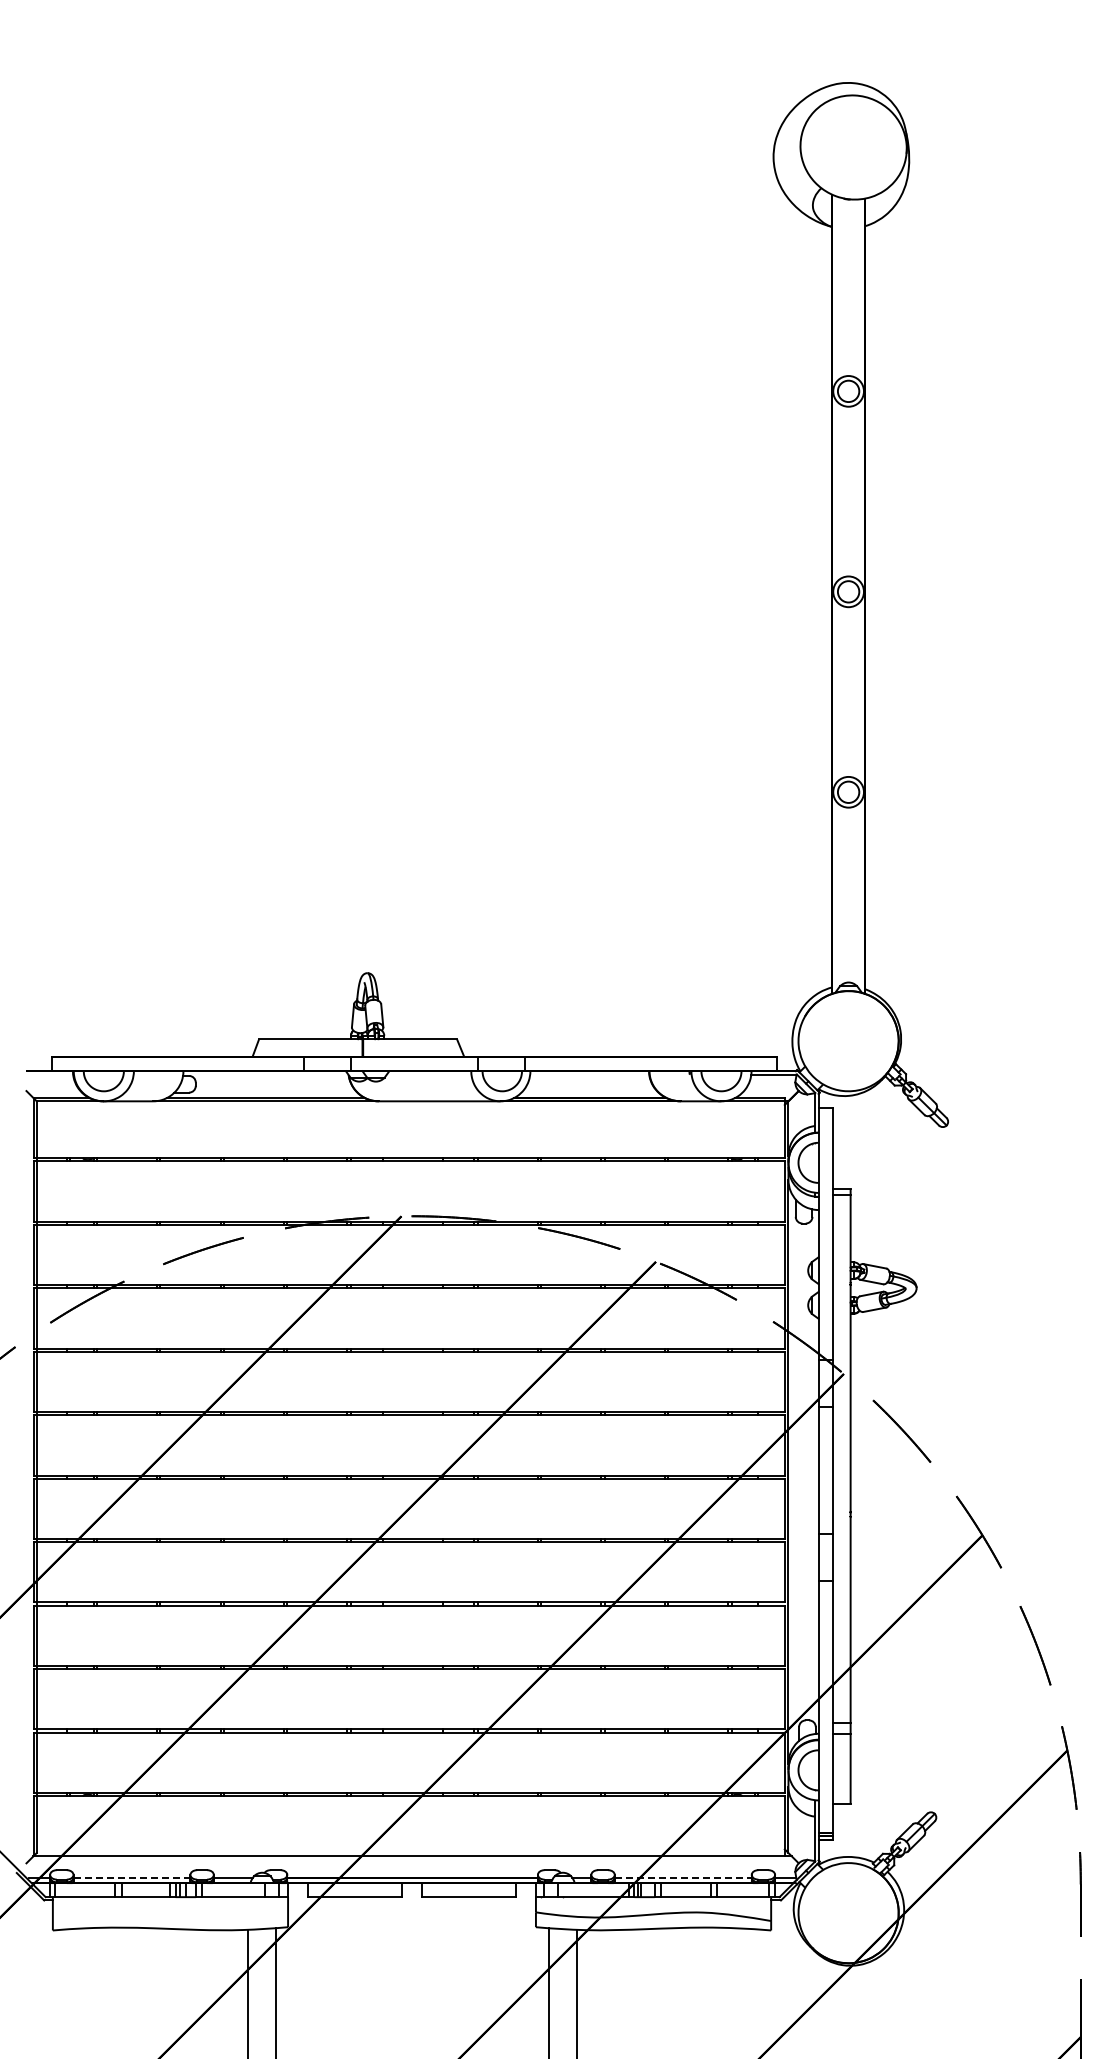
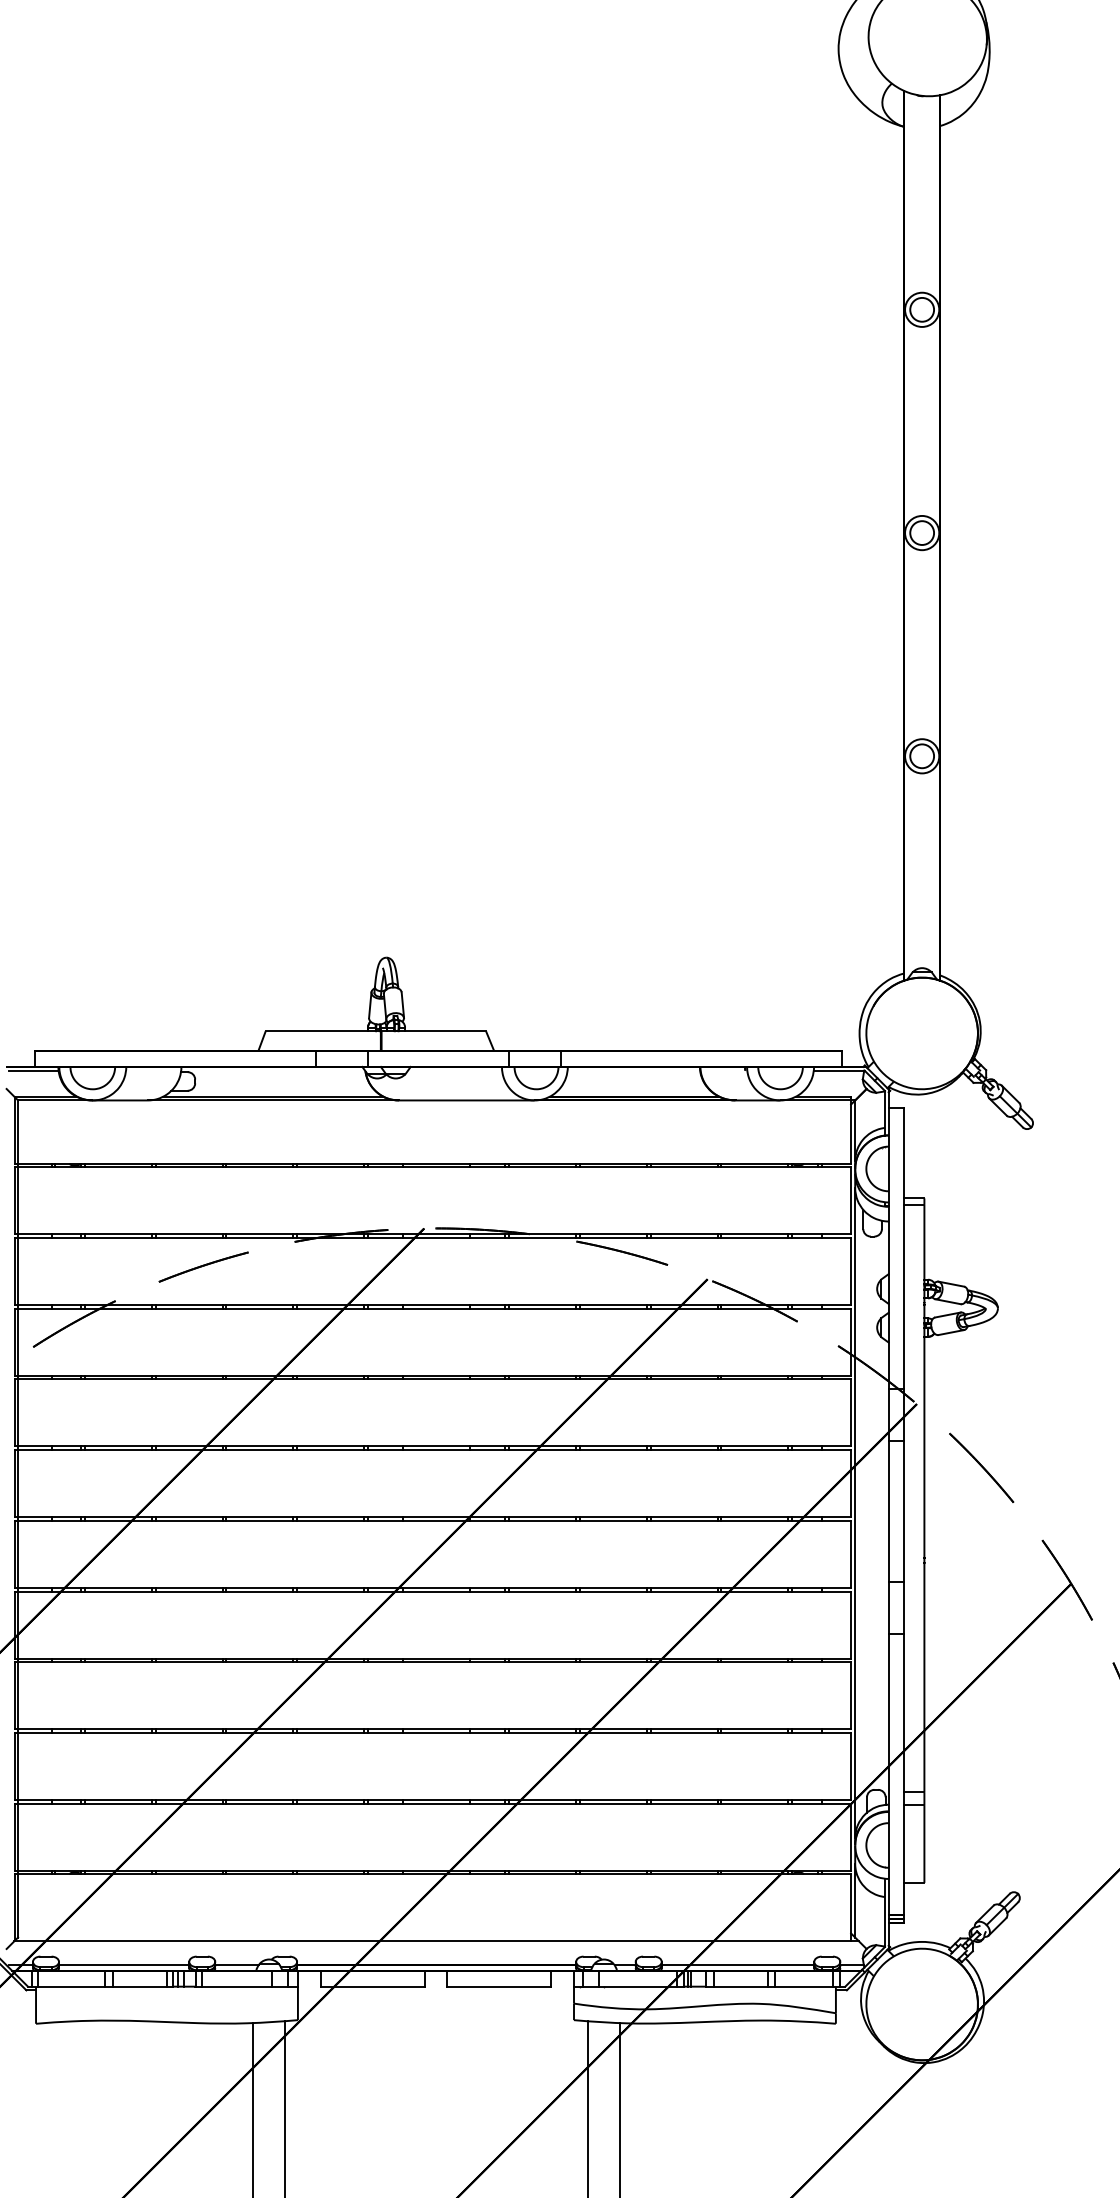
line: (50, 1074) -> (33, 1070), added
line: (132, 1877) -> (124, 1964), dashed -> solid
line: (683, 1877) -> (738, 1964), dashed -> solid

